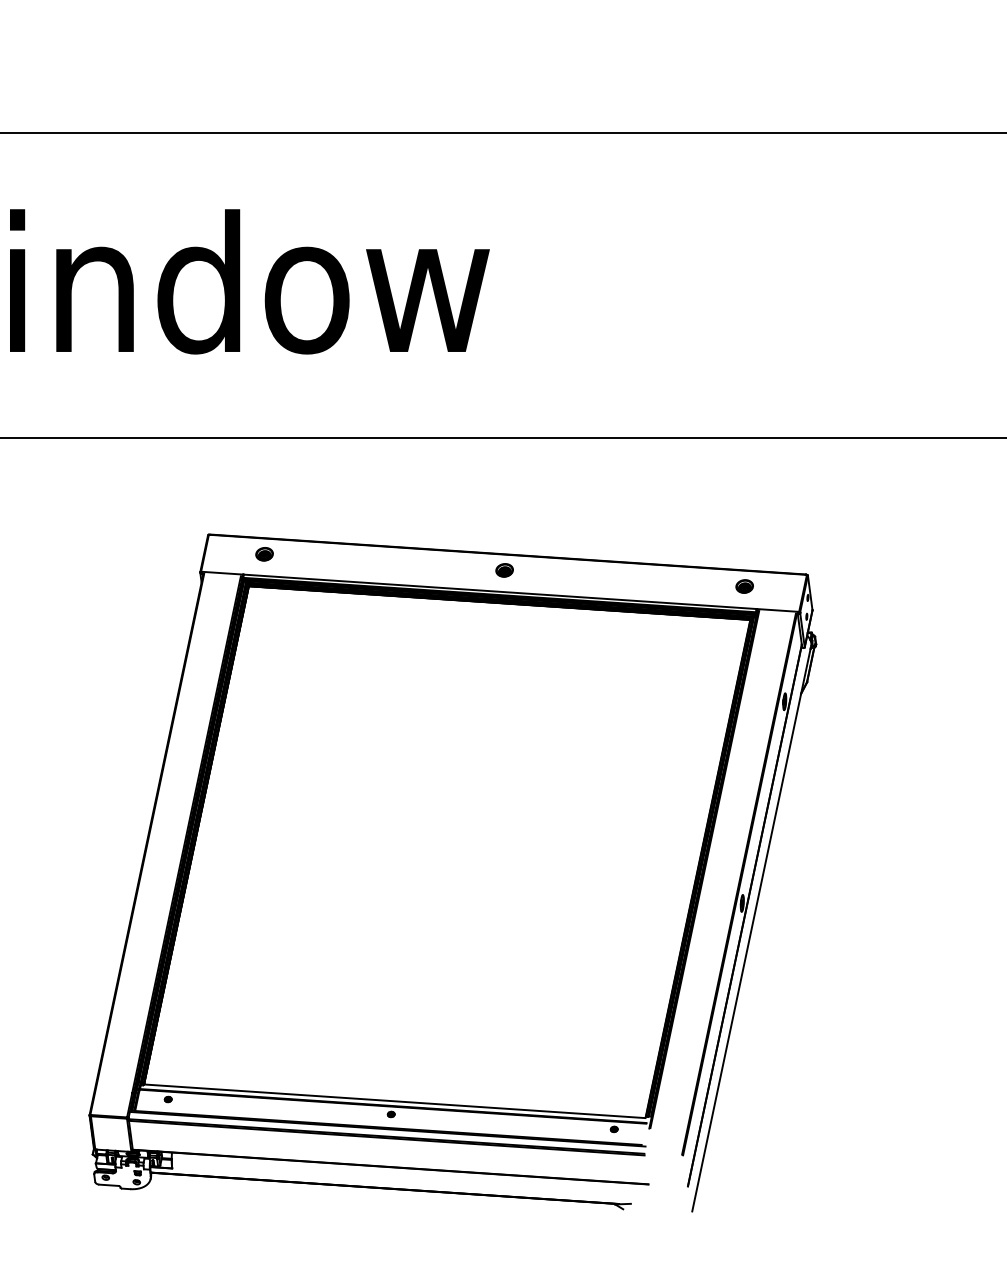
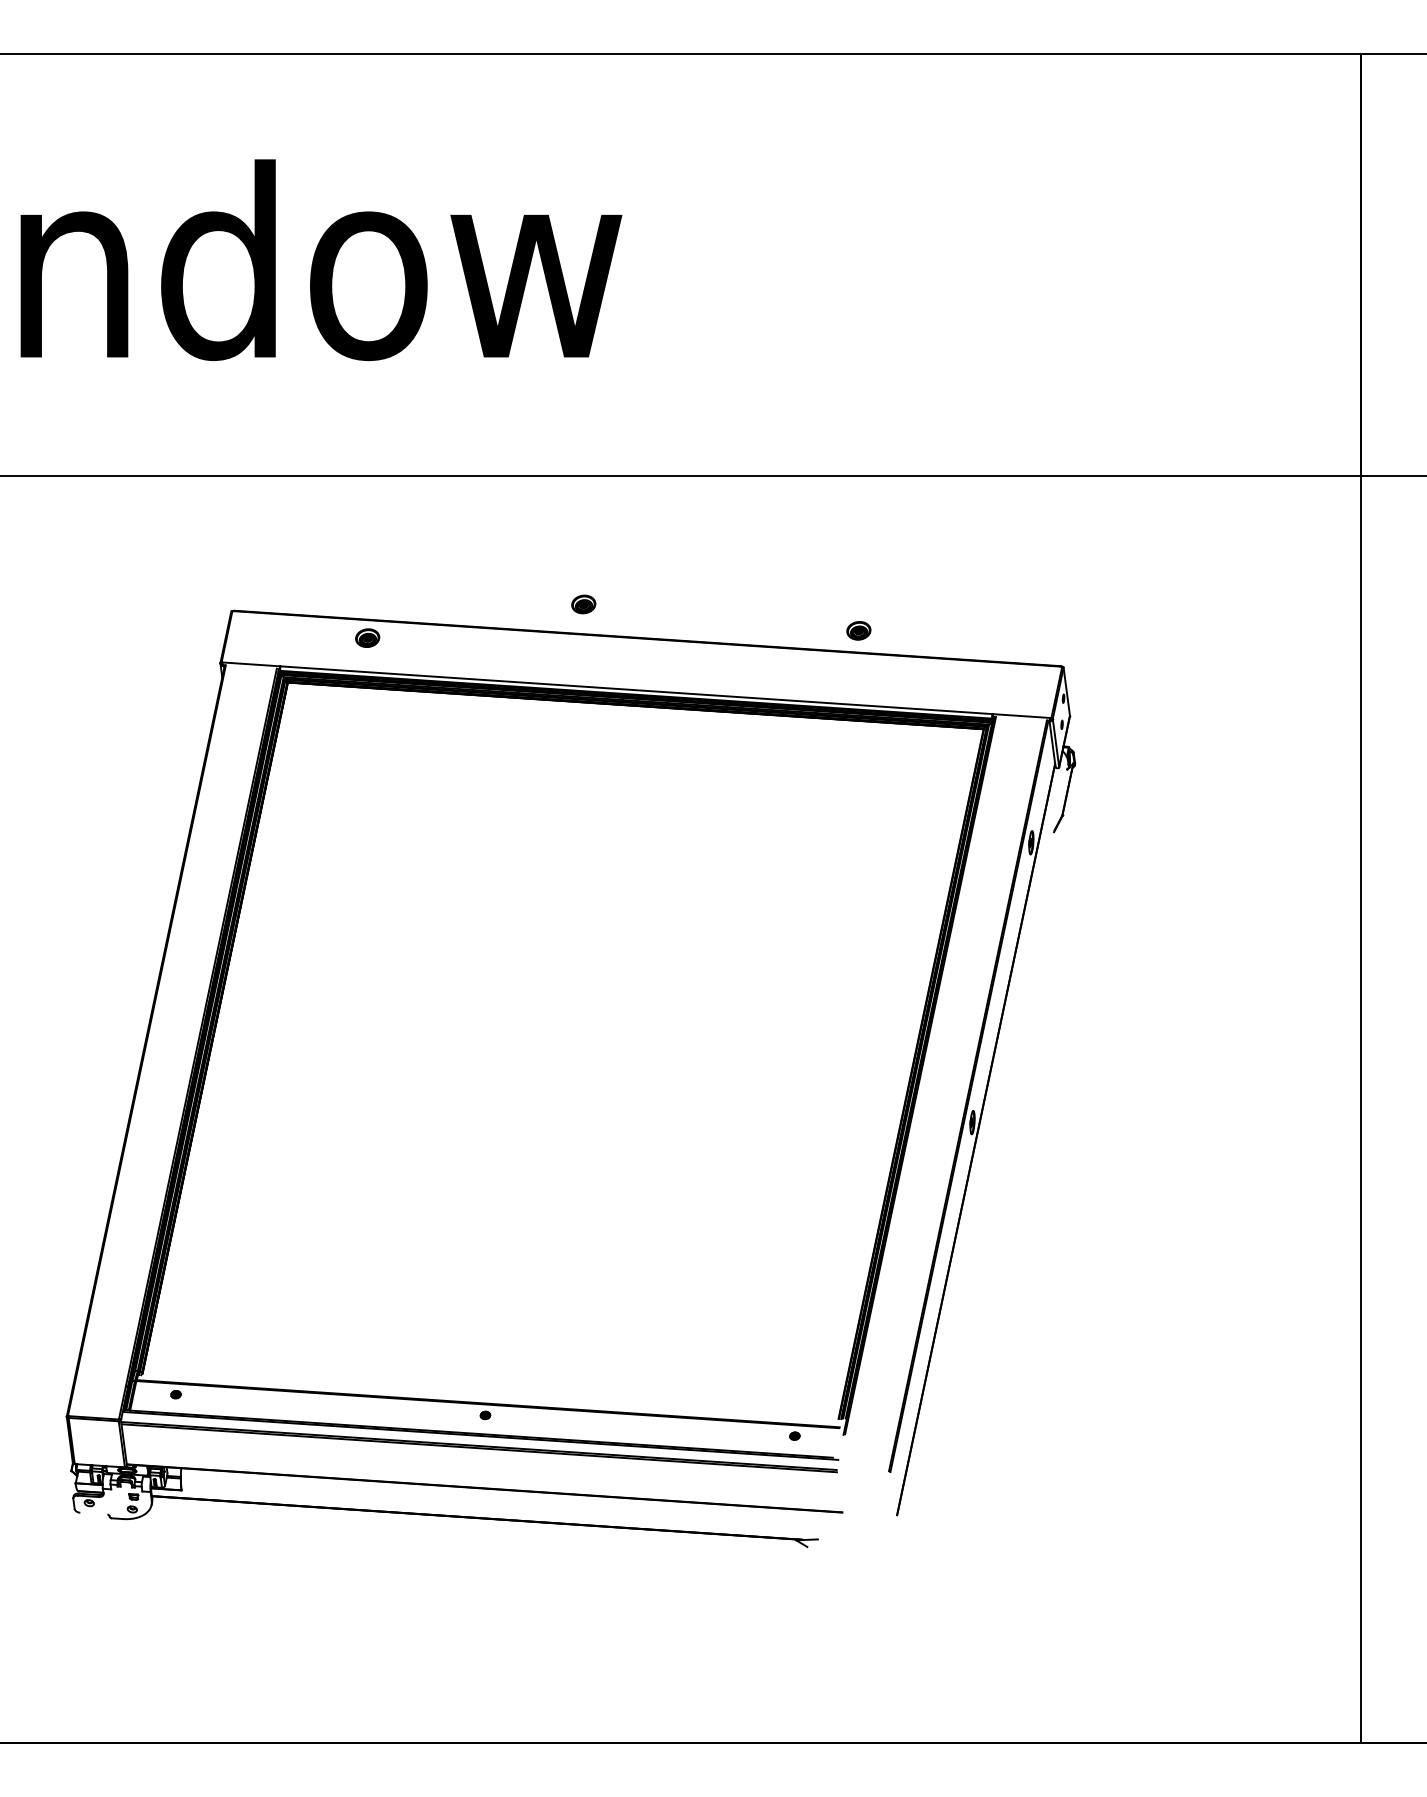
part: (264, 553) -> (367, 637), moved
part: (504, 570) -> (583, 604), moved
part: (744, 586) -> (858, 630), moved
line: (751, 928) -> (985, 1157), removed
line: (394, 1100) -> (490, 1396), removed
line: (108, 1185) -> (93, 1513), removed

